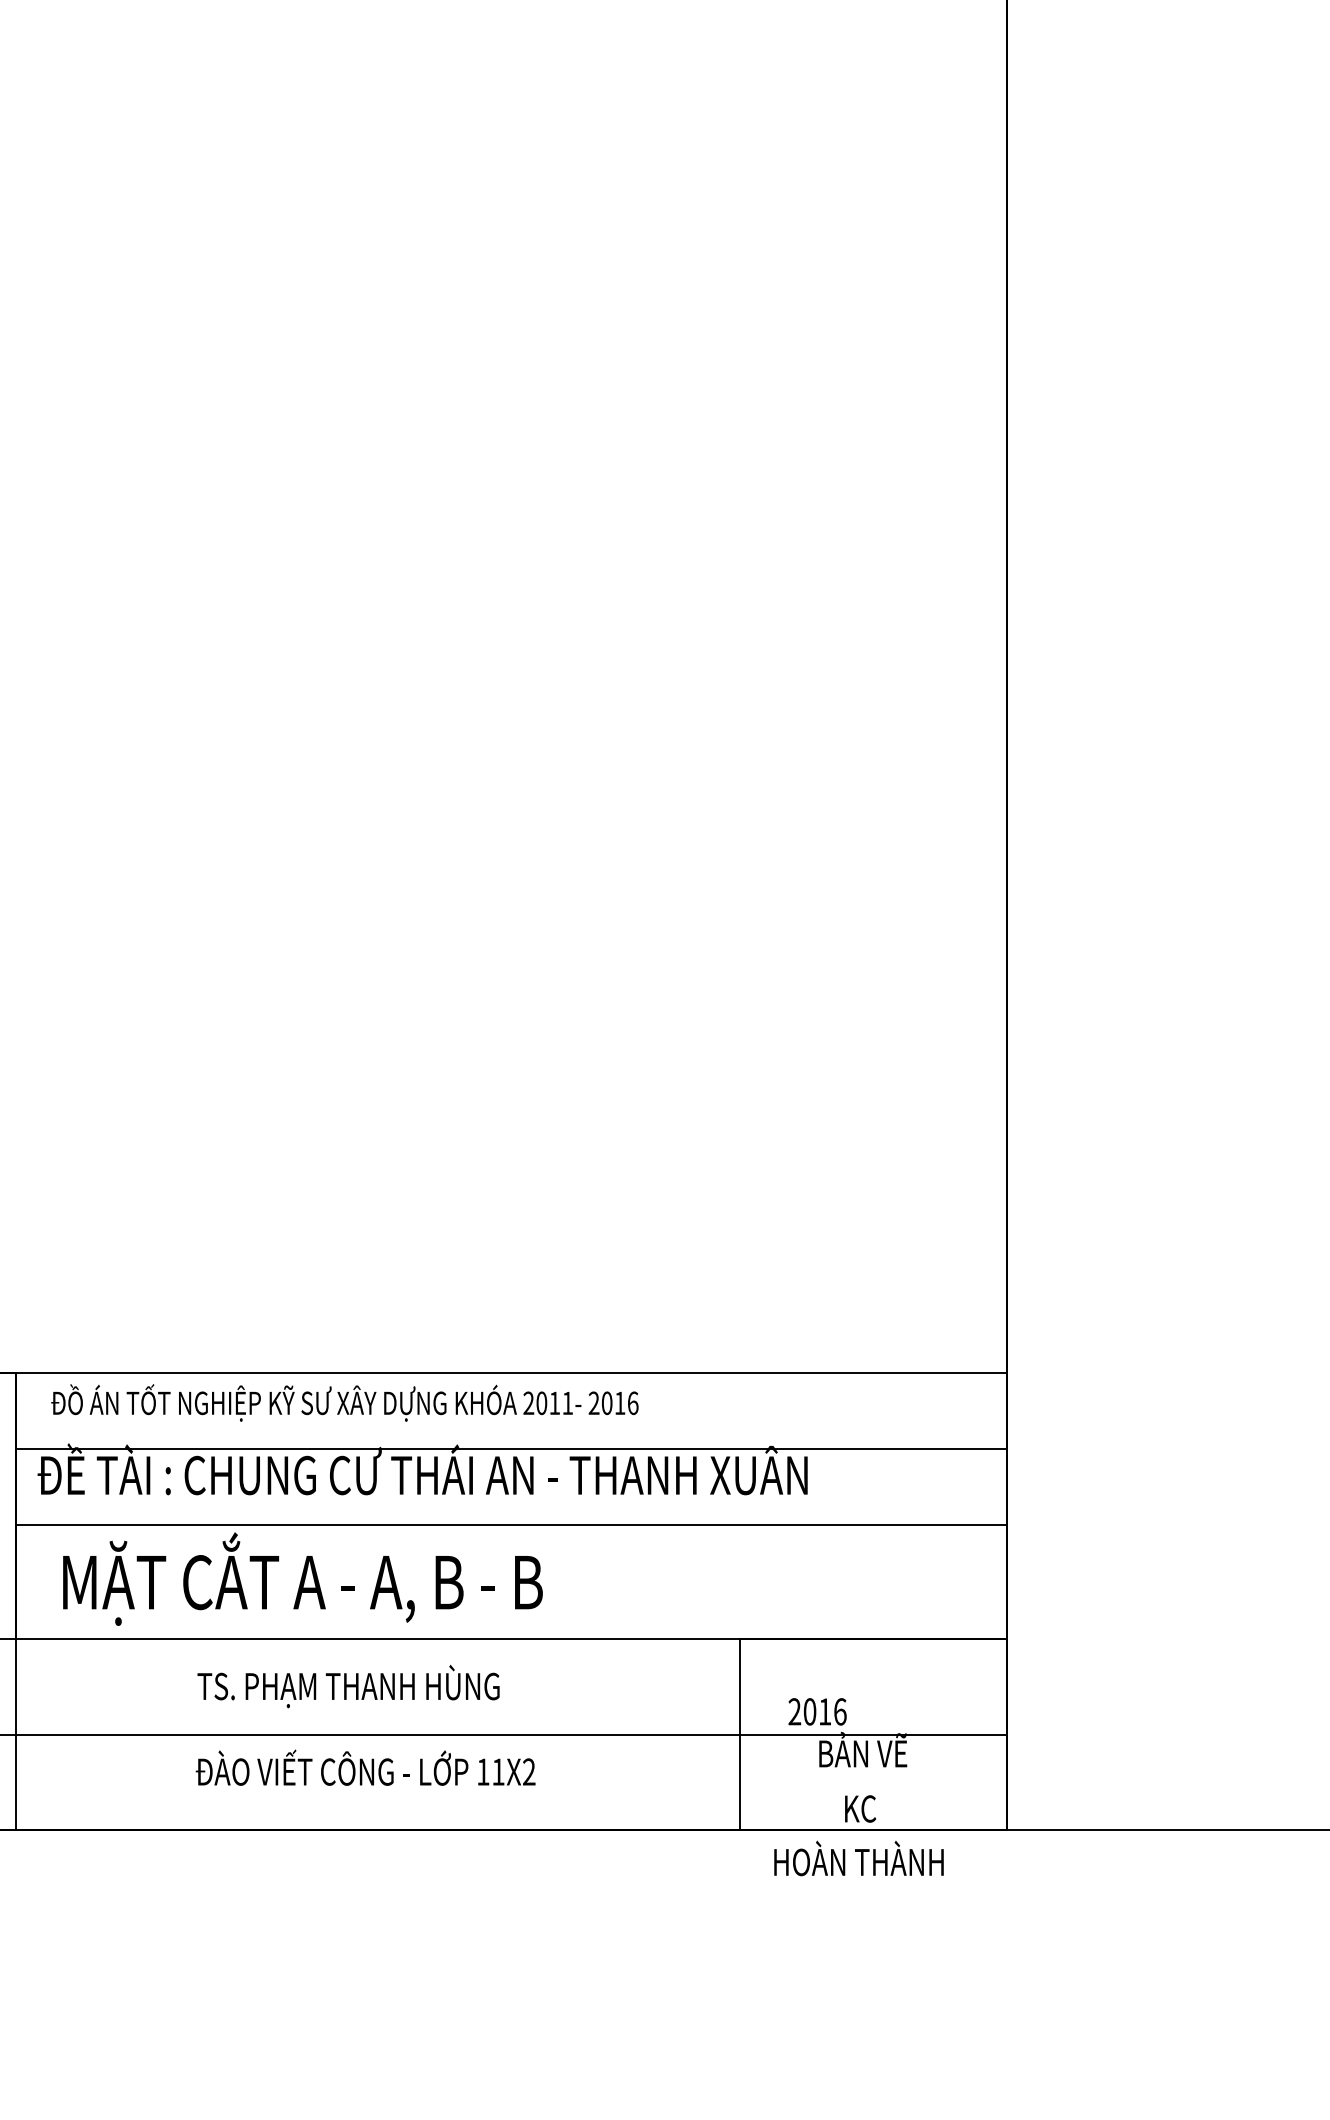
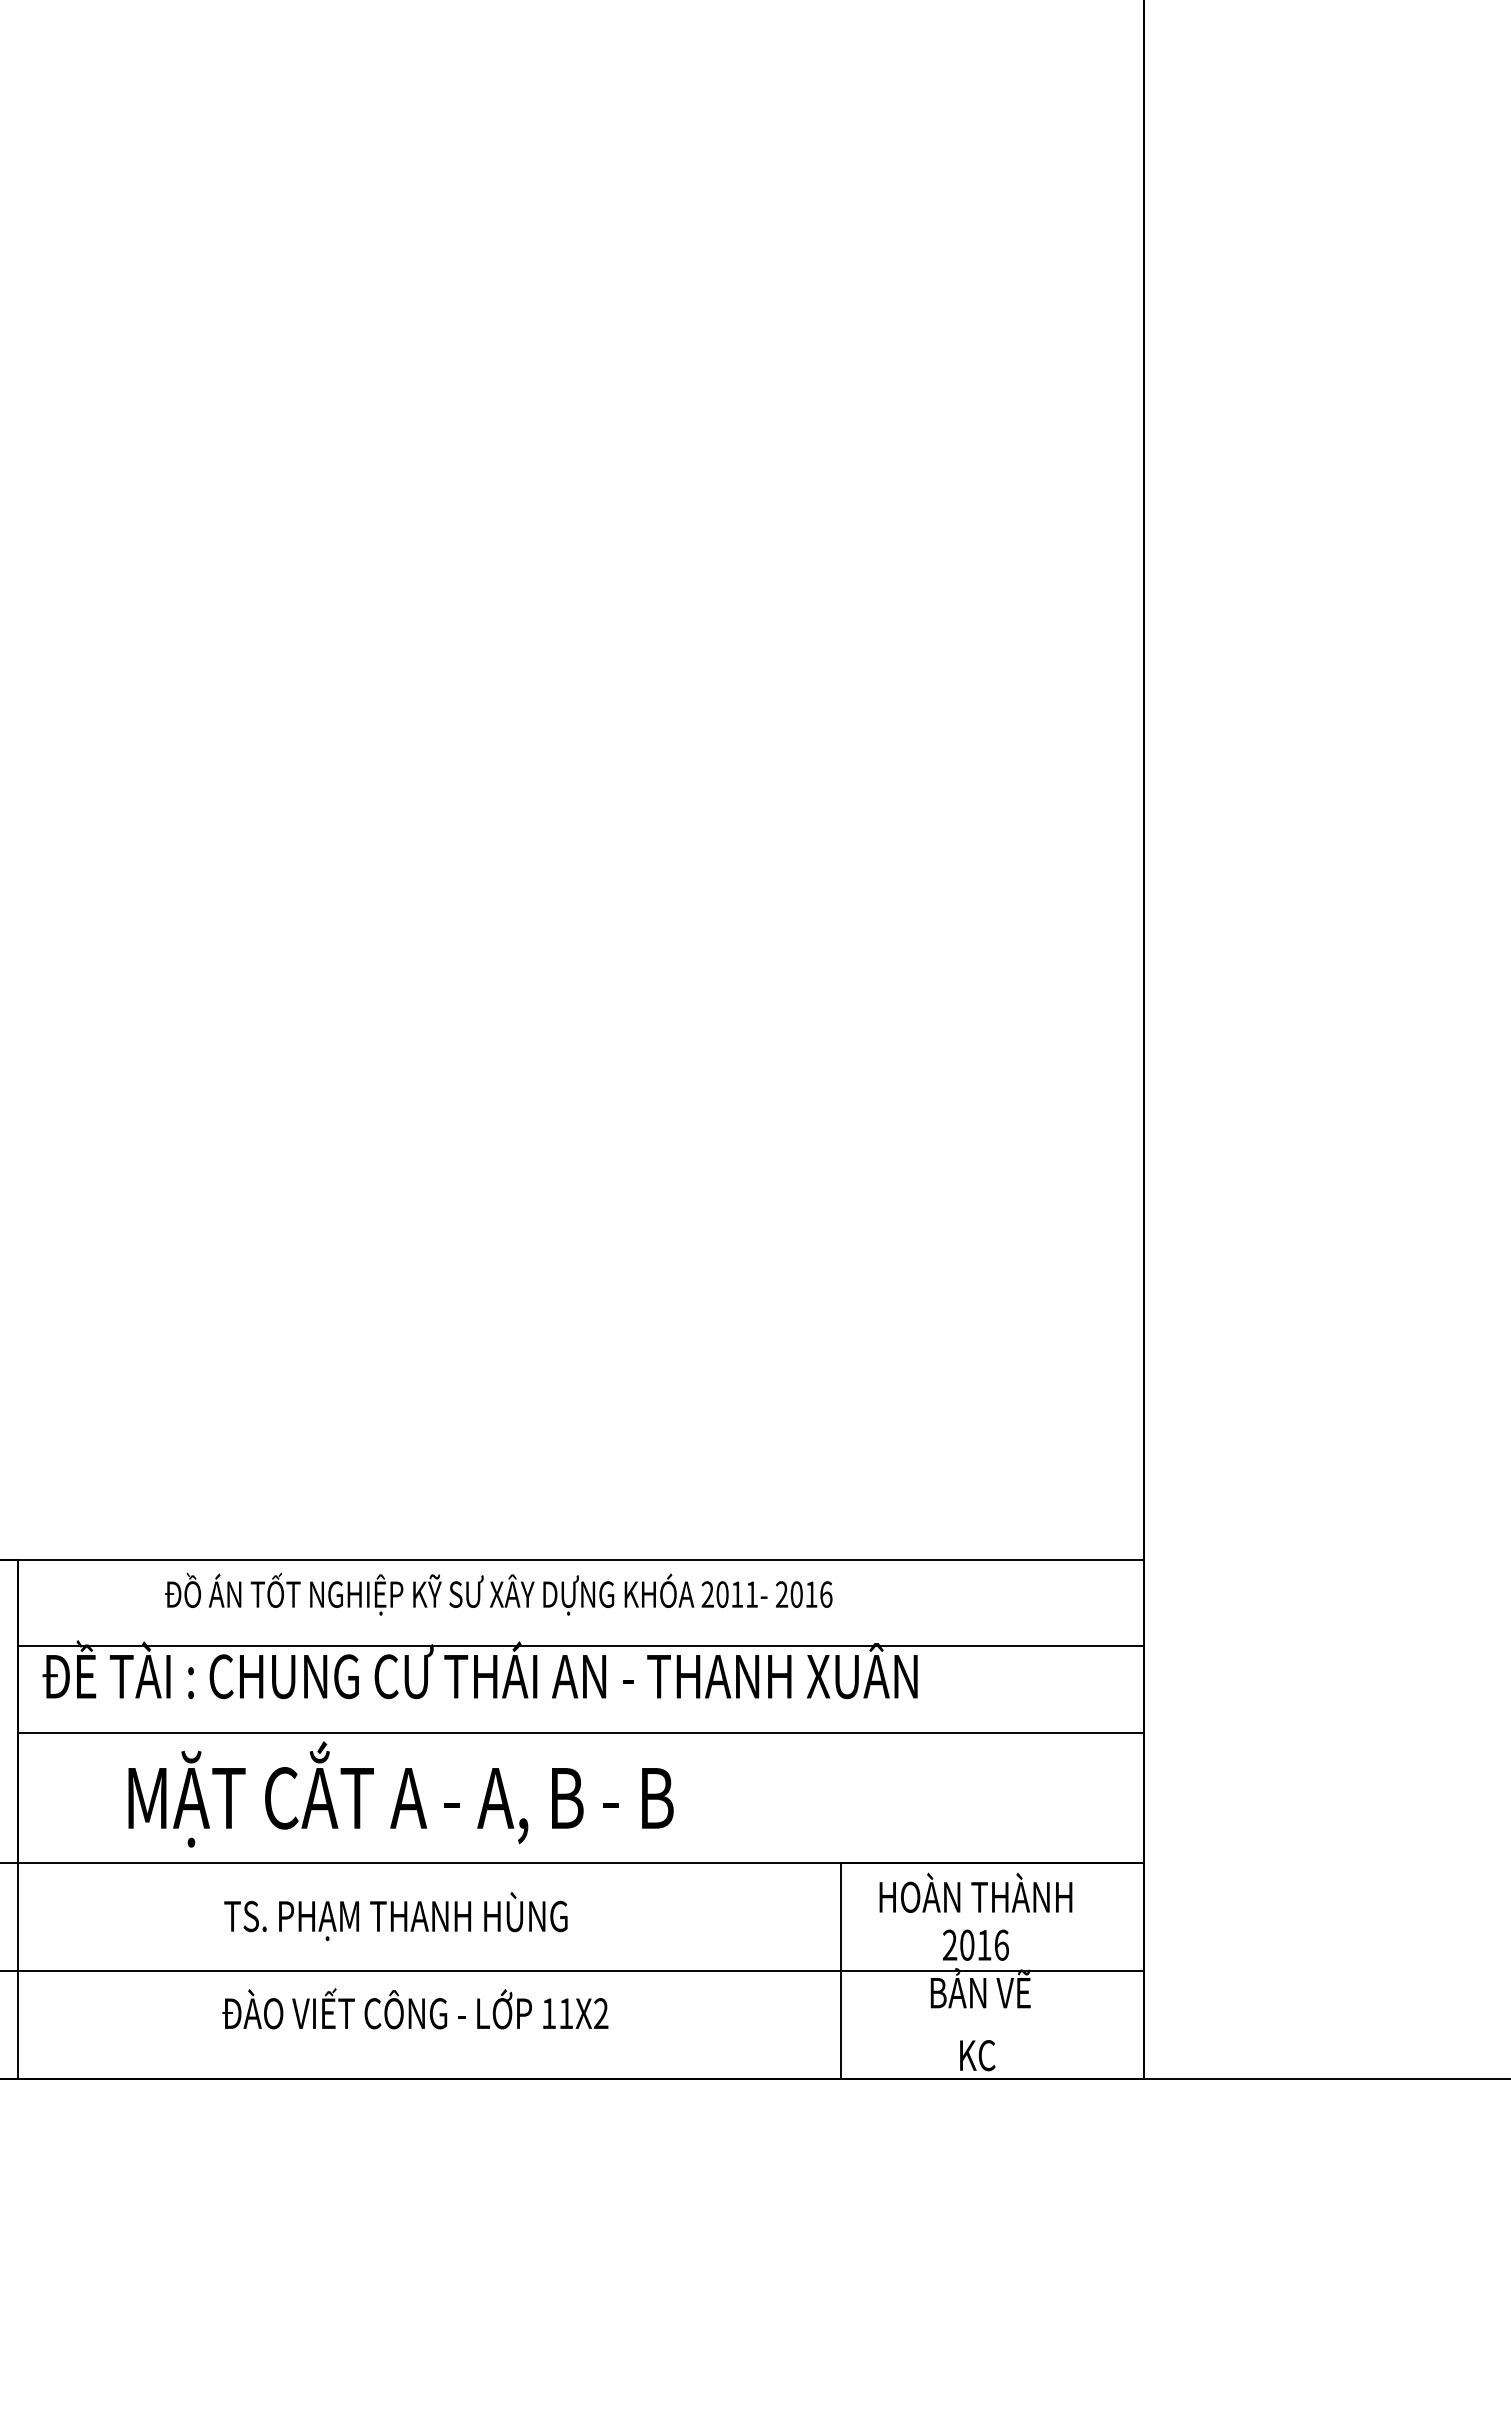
text: (344, 1402) -> (498, 1593), moved
text: (302, 1579) -> (400, 1794), moved
text: (817, 1711) -> (975, 1944), moved
text: (858, 1858) -> (975, 1892), moved

